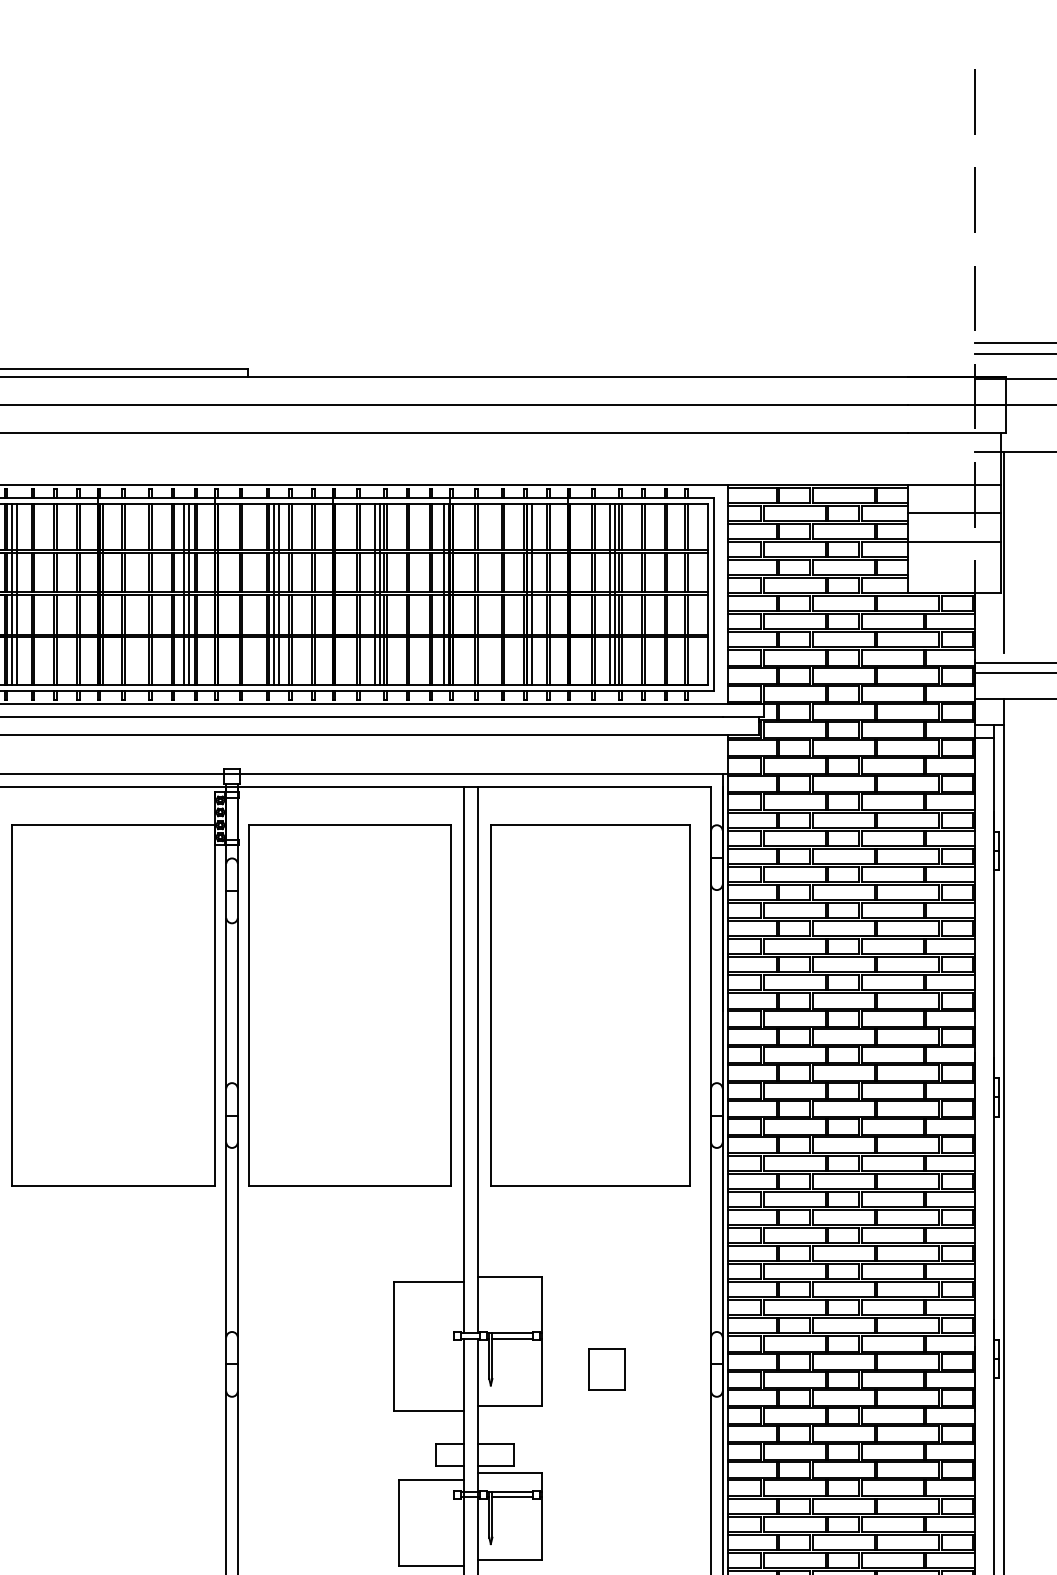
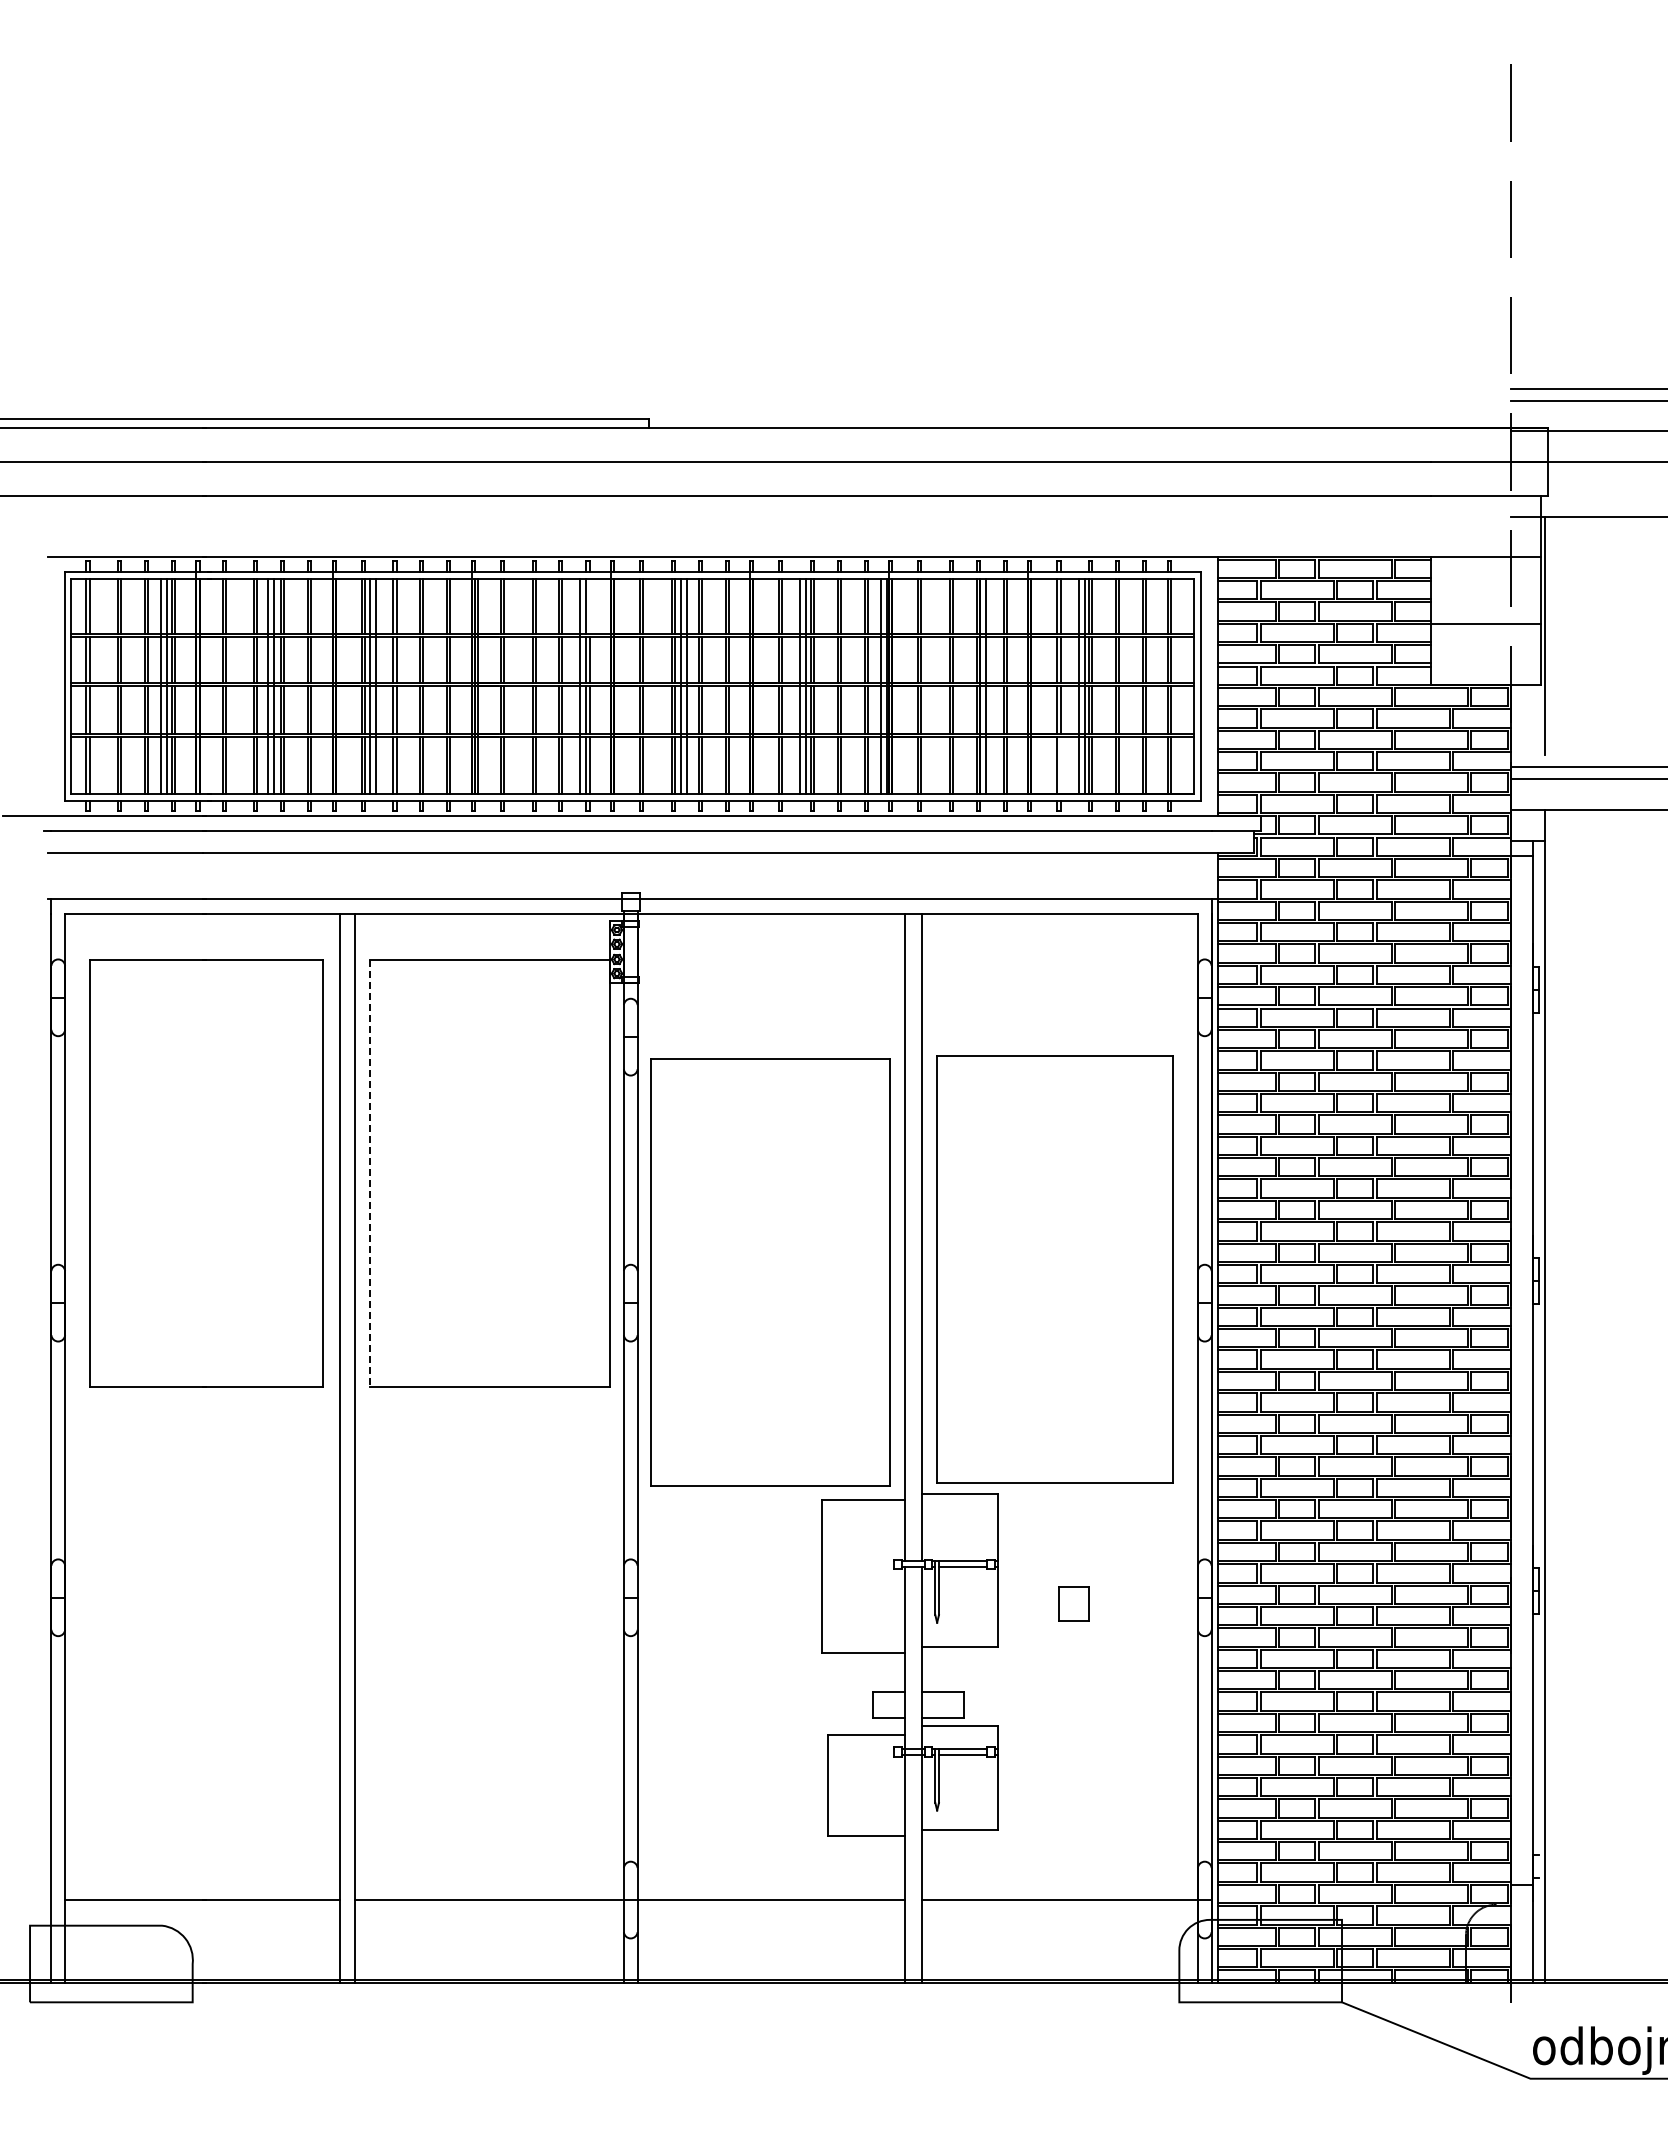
line: (954, 513) -> (1486, 590), removed
line: (197, 526) -> (589, 605), removed
line: (184, 593) -> (574, 685), removed
line: (595, 660) -> (1060, 764), removed
line: (12, 1006) -> (370, 1173), solid -> dashed
part: (350, 1006) -> (770, 1272), moved
part: (589, 1006) -> (1054, 1269), moved
part: (606, 1369) -> (1074, 1603), size x0.7

